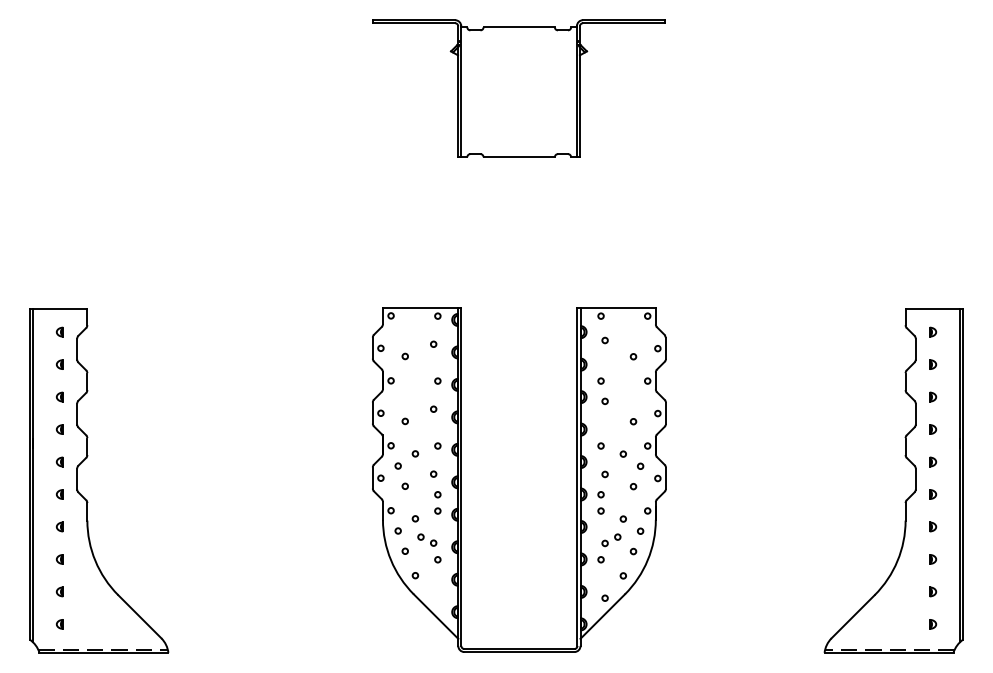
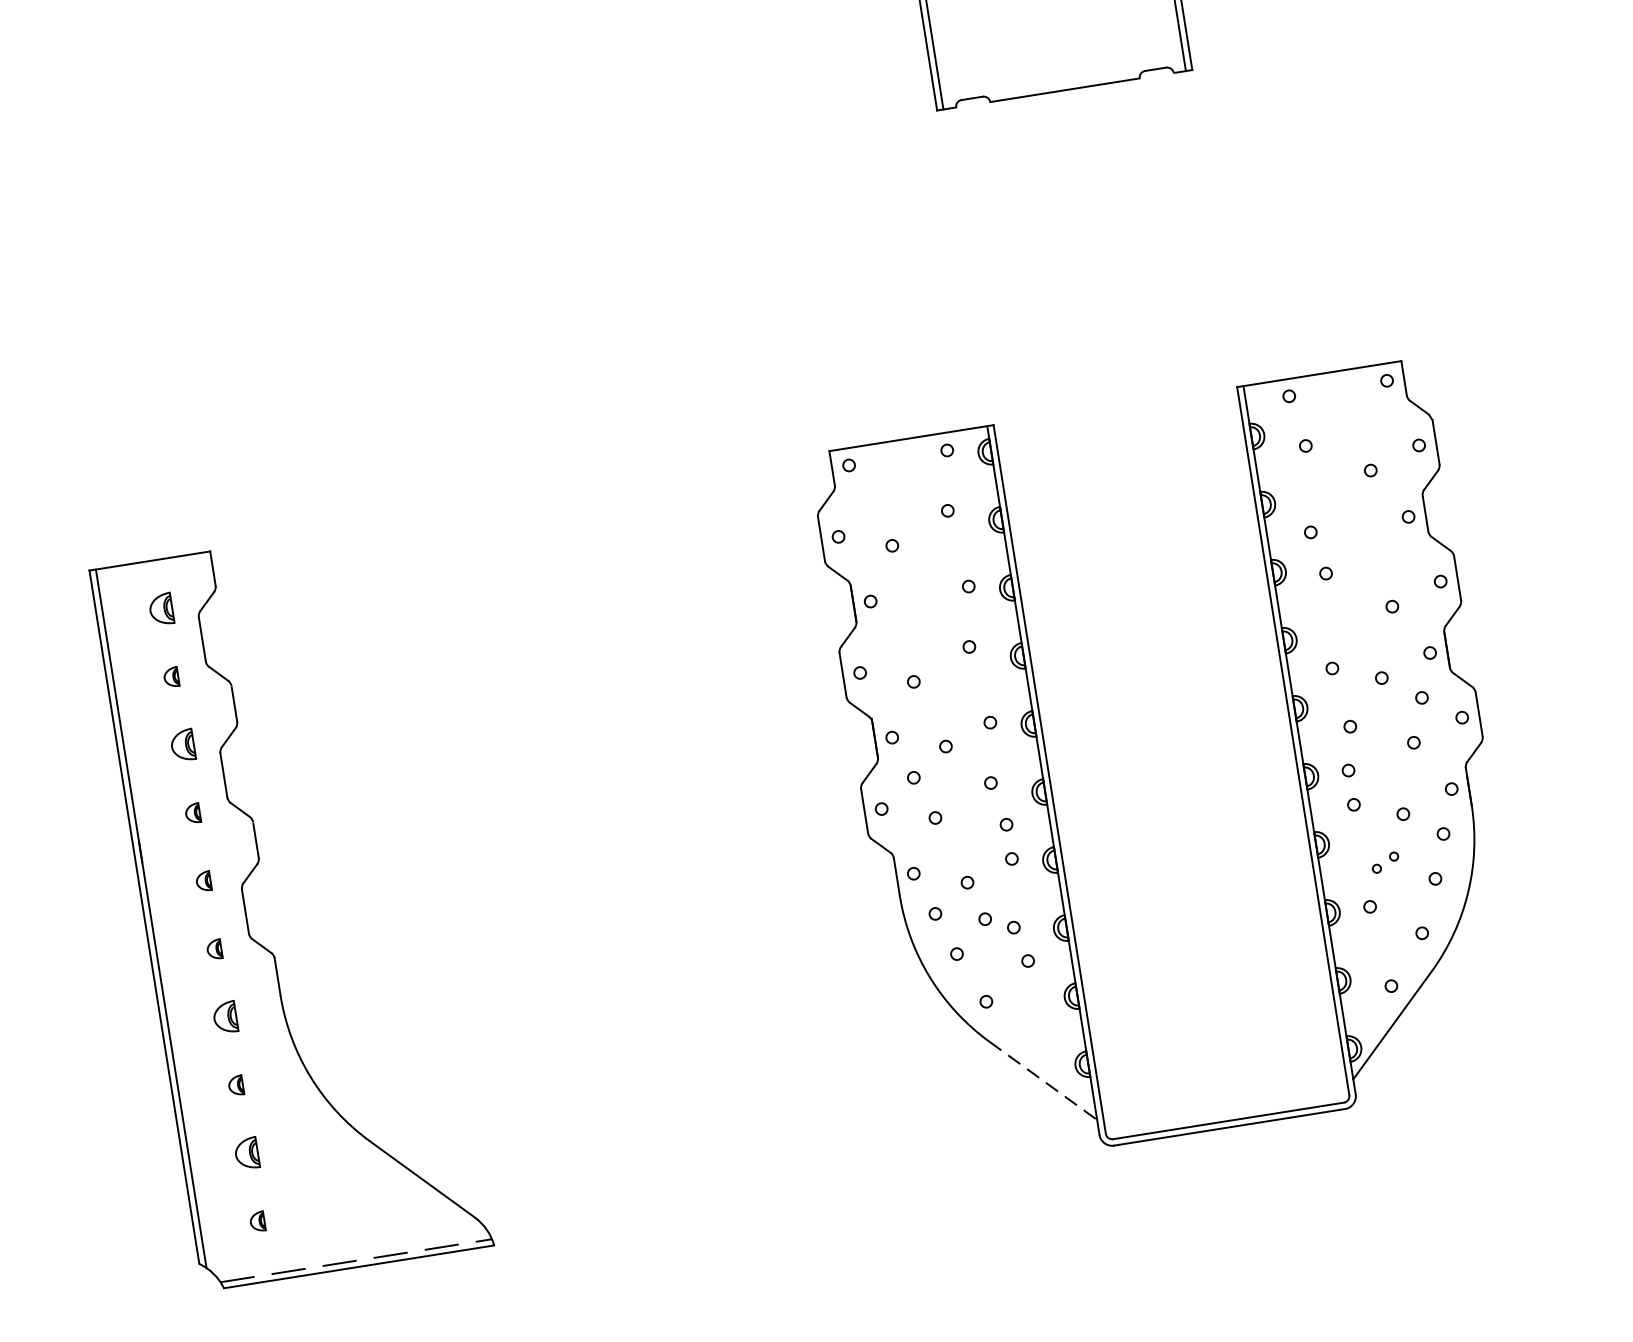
part: (59, 331) -> (159, 608), size x1.6
part: (59, 396) -> (180, 744), size x1.6
part: (59, 526) -> (224, 1016), size x1.6
part: (611, 540) -> (1385, 863), size x0.7
part: (59, 591) -> (245, 1153), size x1.6
line: (436, 616) -> (1044, 1080), solid -> dashed

